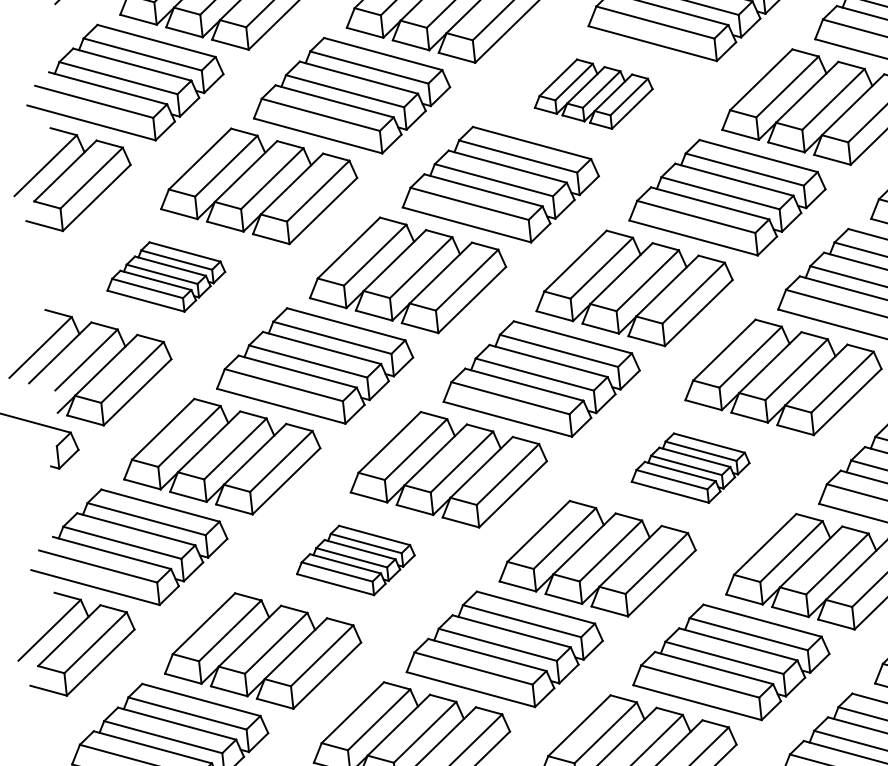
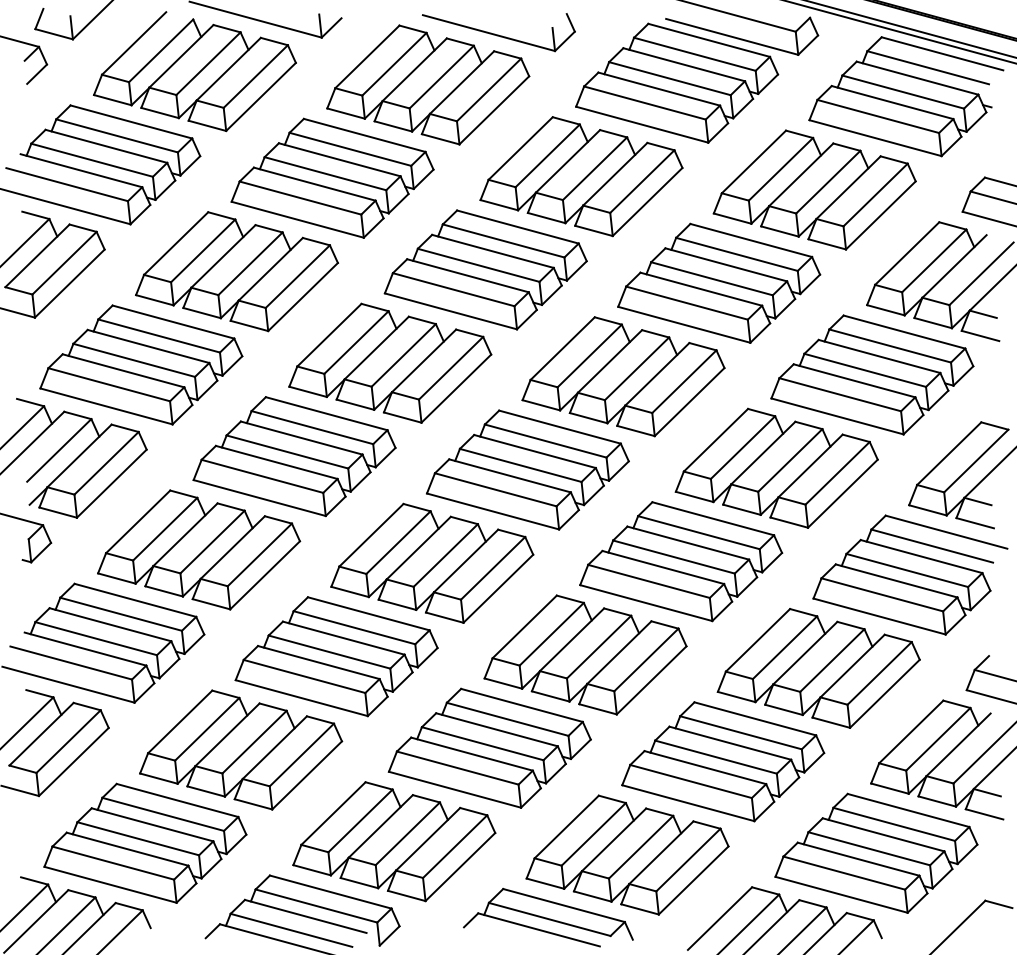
part: (593, 93) -> (581, 176), size x1.67
part: (166, 276) -> (141, 364), size x1.67
part: (690, 467) -> (681, 561), size x1.67
part: (355, 560) -> (336, 656), size x1.67

